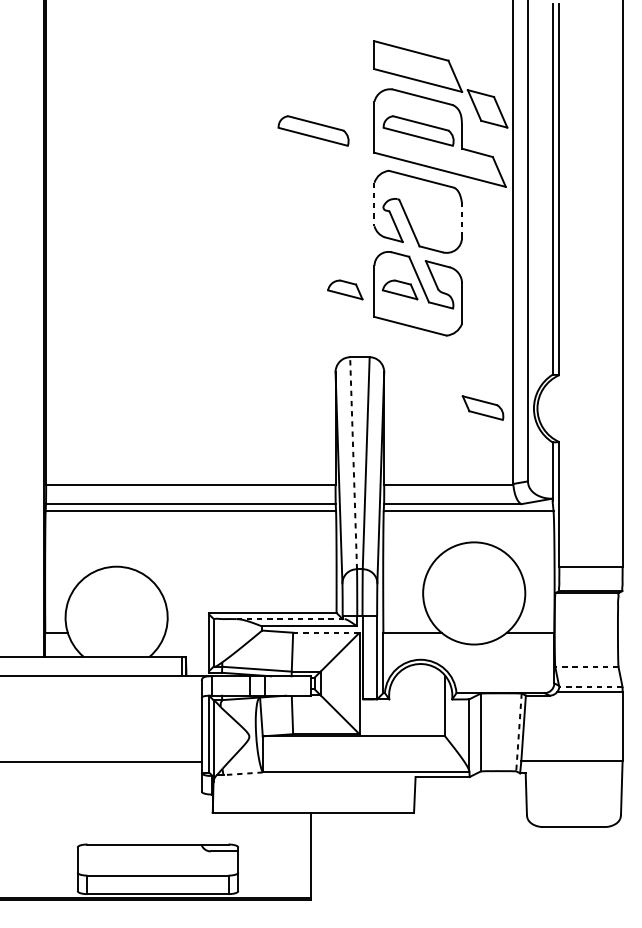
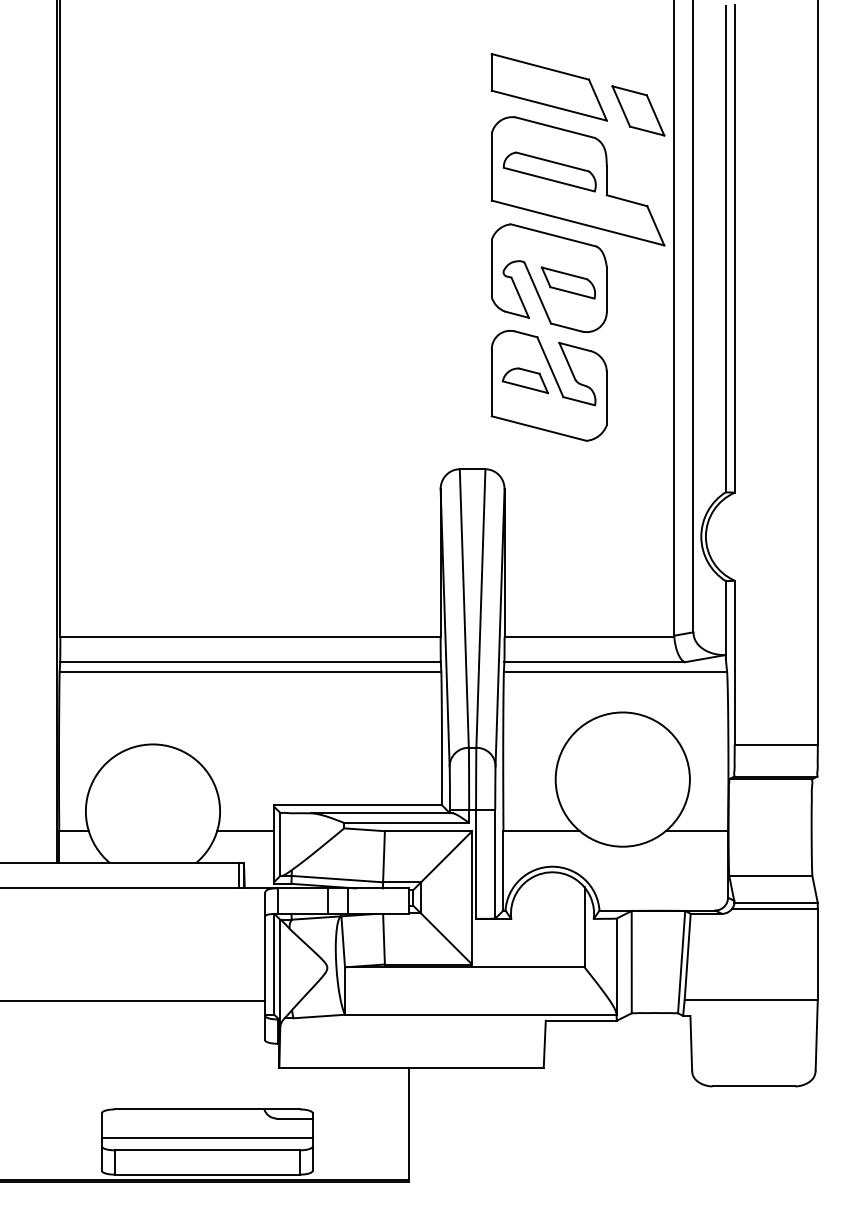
part: (487, 108) -> (638, 110), moved
part: (313, 130) -> (411, 171), removed
line: (374, 204) -> (491, 268), dashed -> solid
line: (461, 220) -> (606, 289), dashed -> solid
part: (344, 289) -> (452, 380), removed
part: (482, 407) -> (567, 282), moved
line: (353, 463) -> (464, 608), dashed -> solid
line: (290, 619) -> (381, 813), dashed -> solid
line: (187, 632) -> (245, 831), added
line: (326, 632) -> (428, 831), dashed -> solid
line: (586, 667) -> (770, 876), dashed -> solid
line: (591, 687) -> (776, 902), dashed -> solid
line: (518, 732) -> (681, 962), dashed -> solid
line: (243, 773) -> (319, 1016), dashed -> solid
line: (157, 865) -> (206, 1137), added

